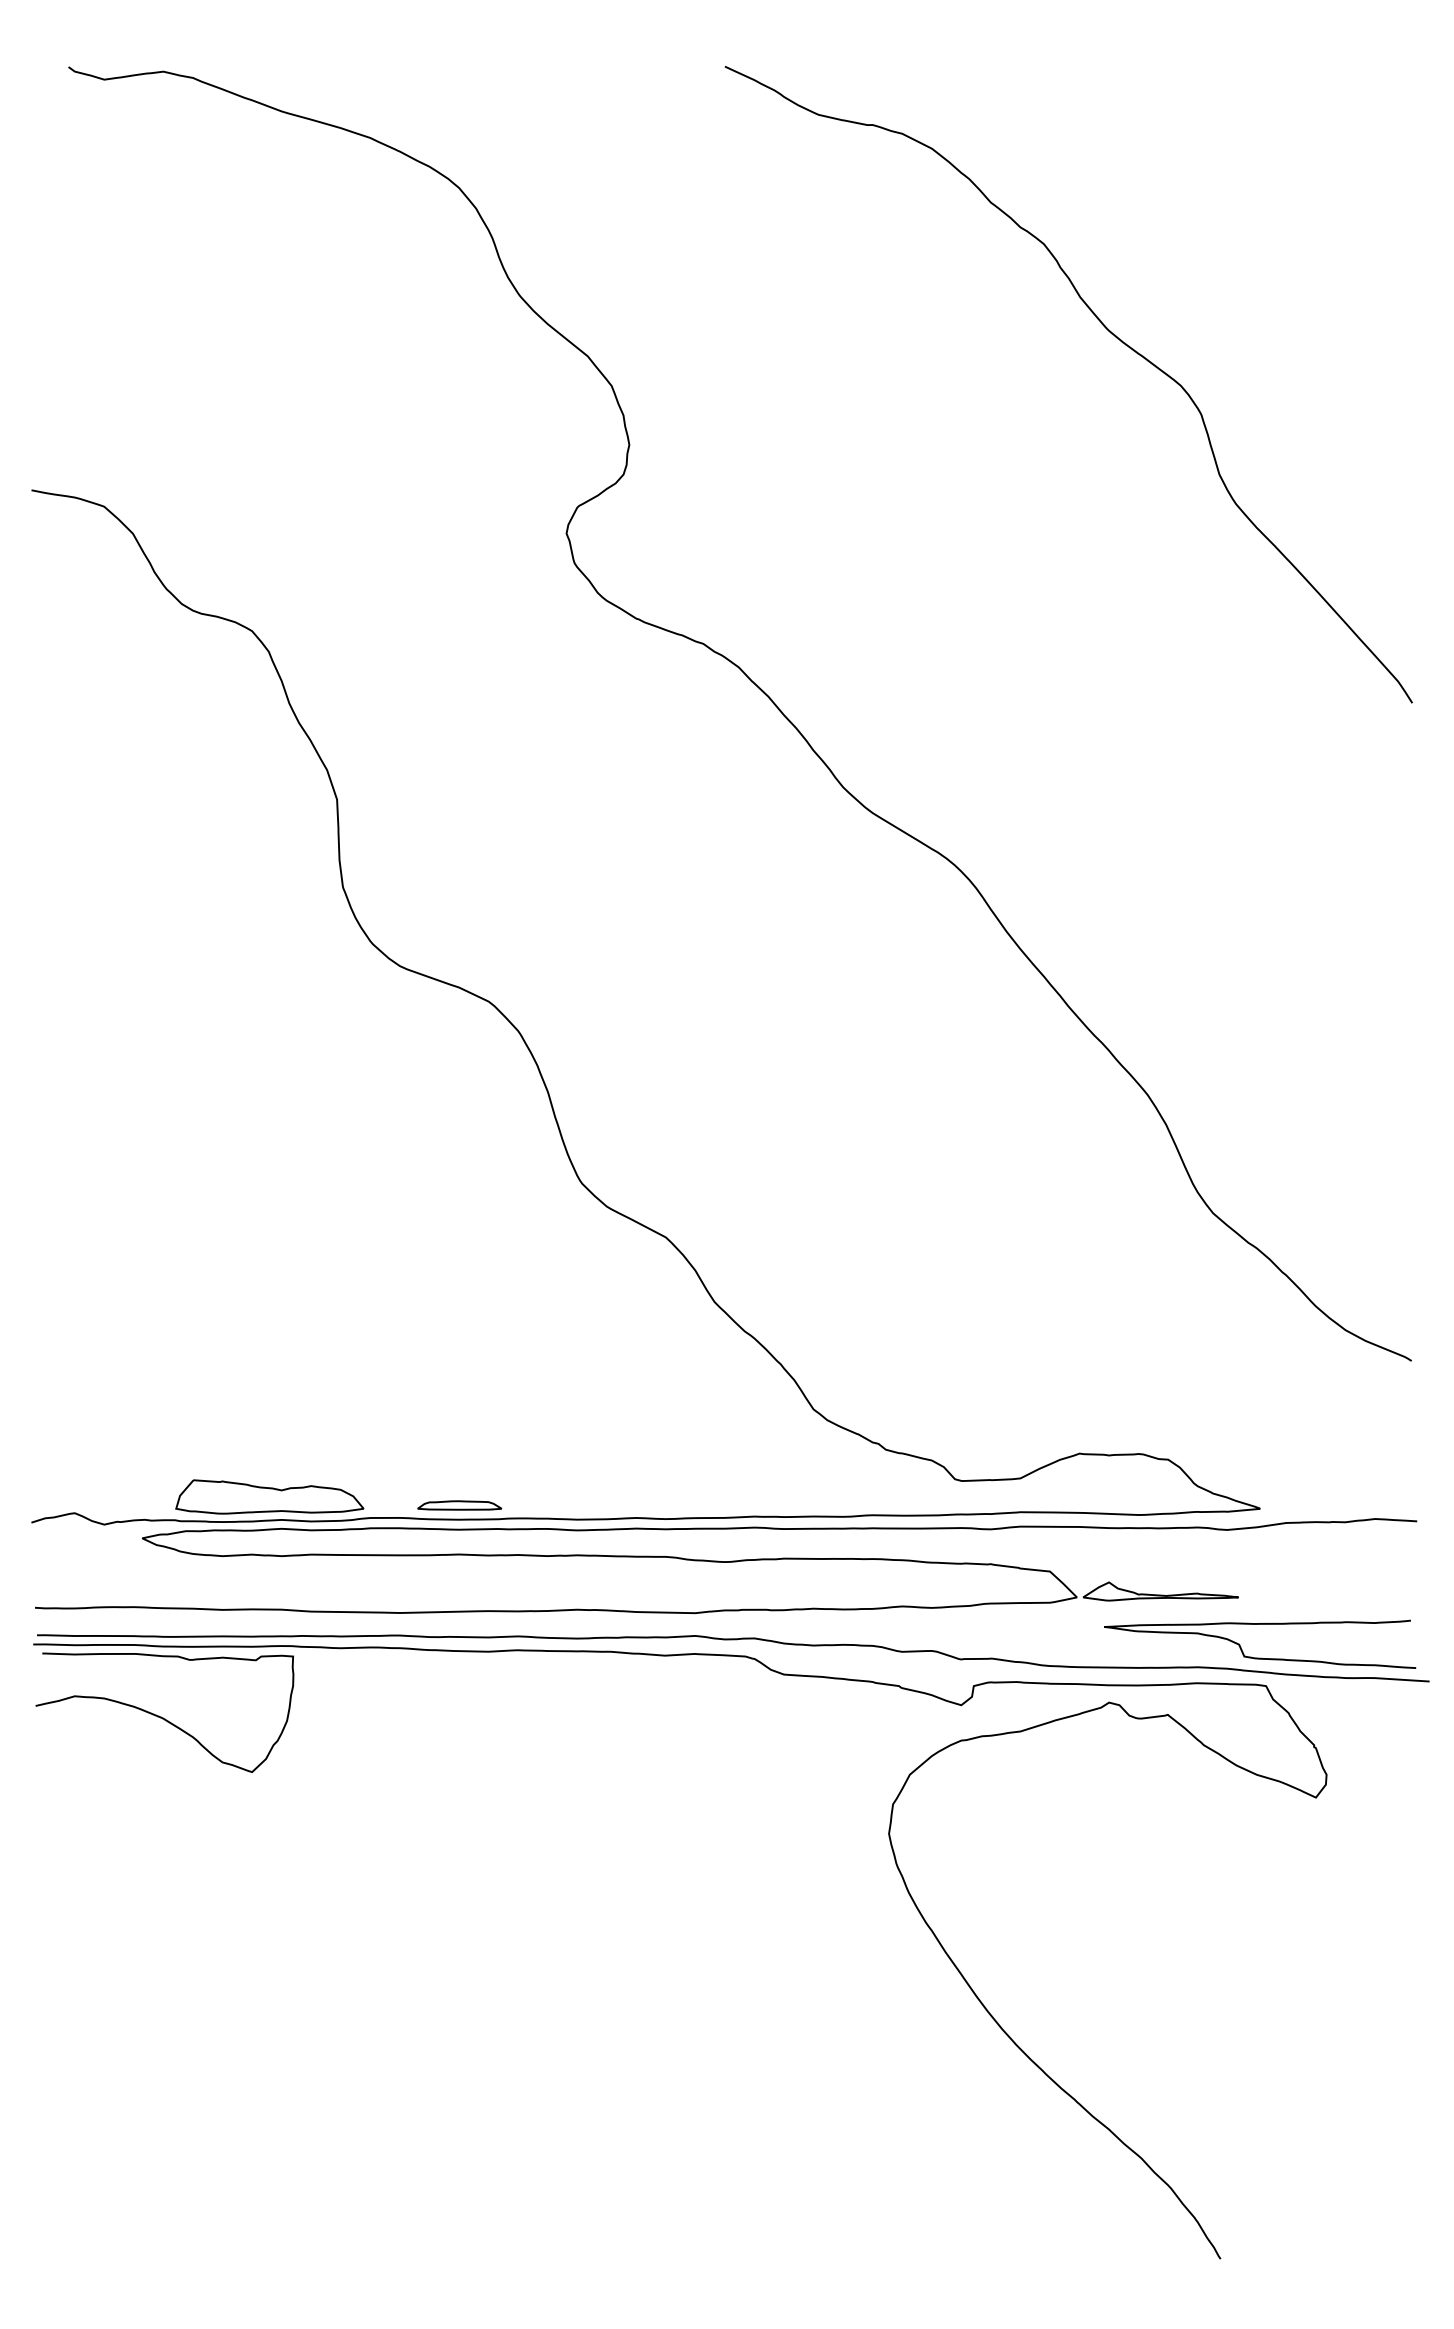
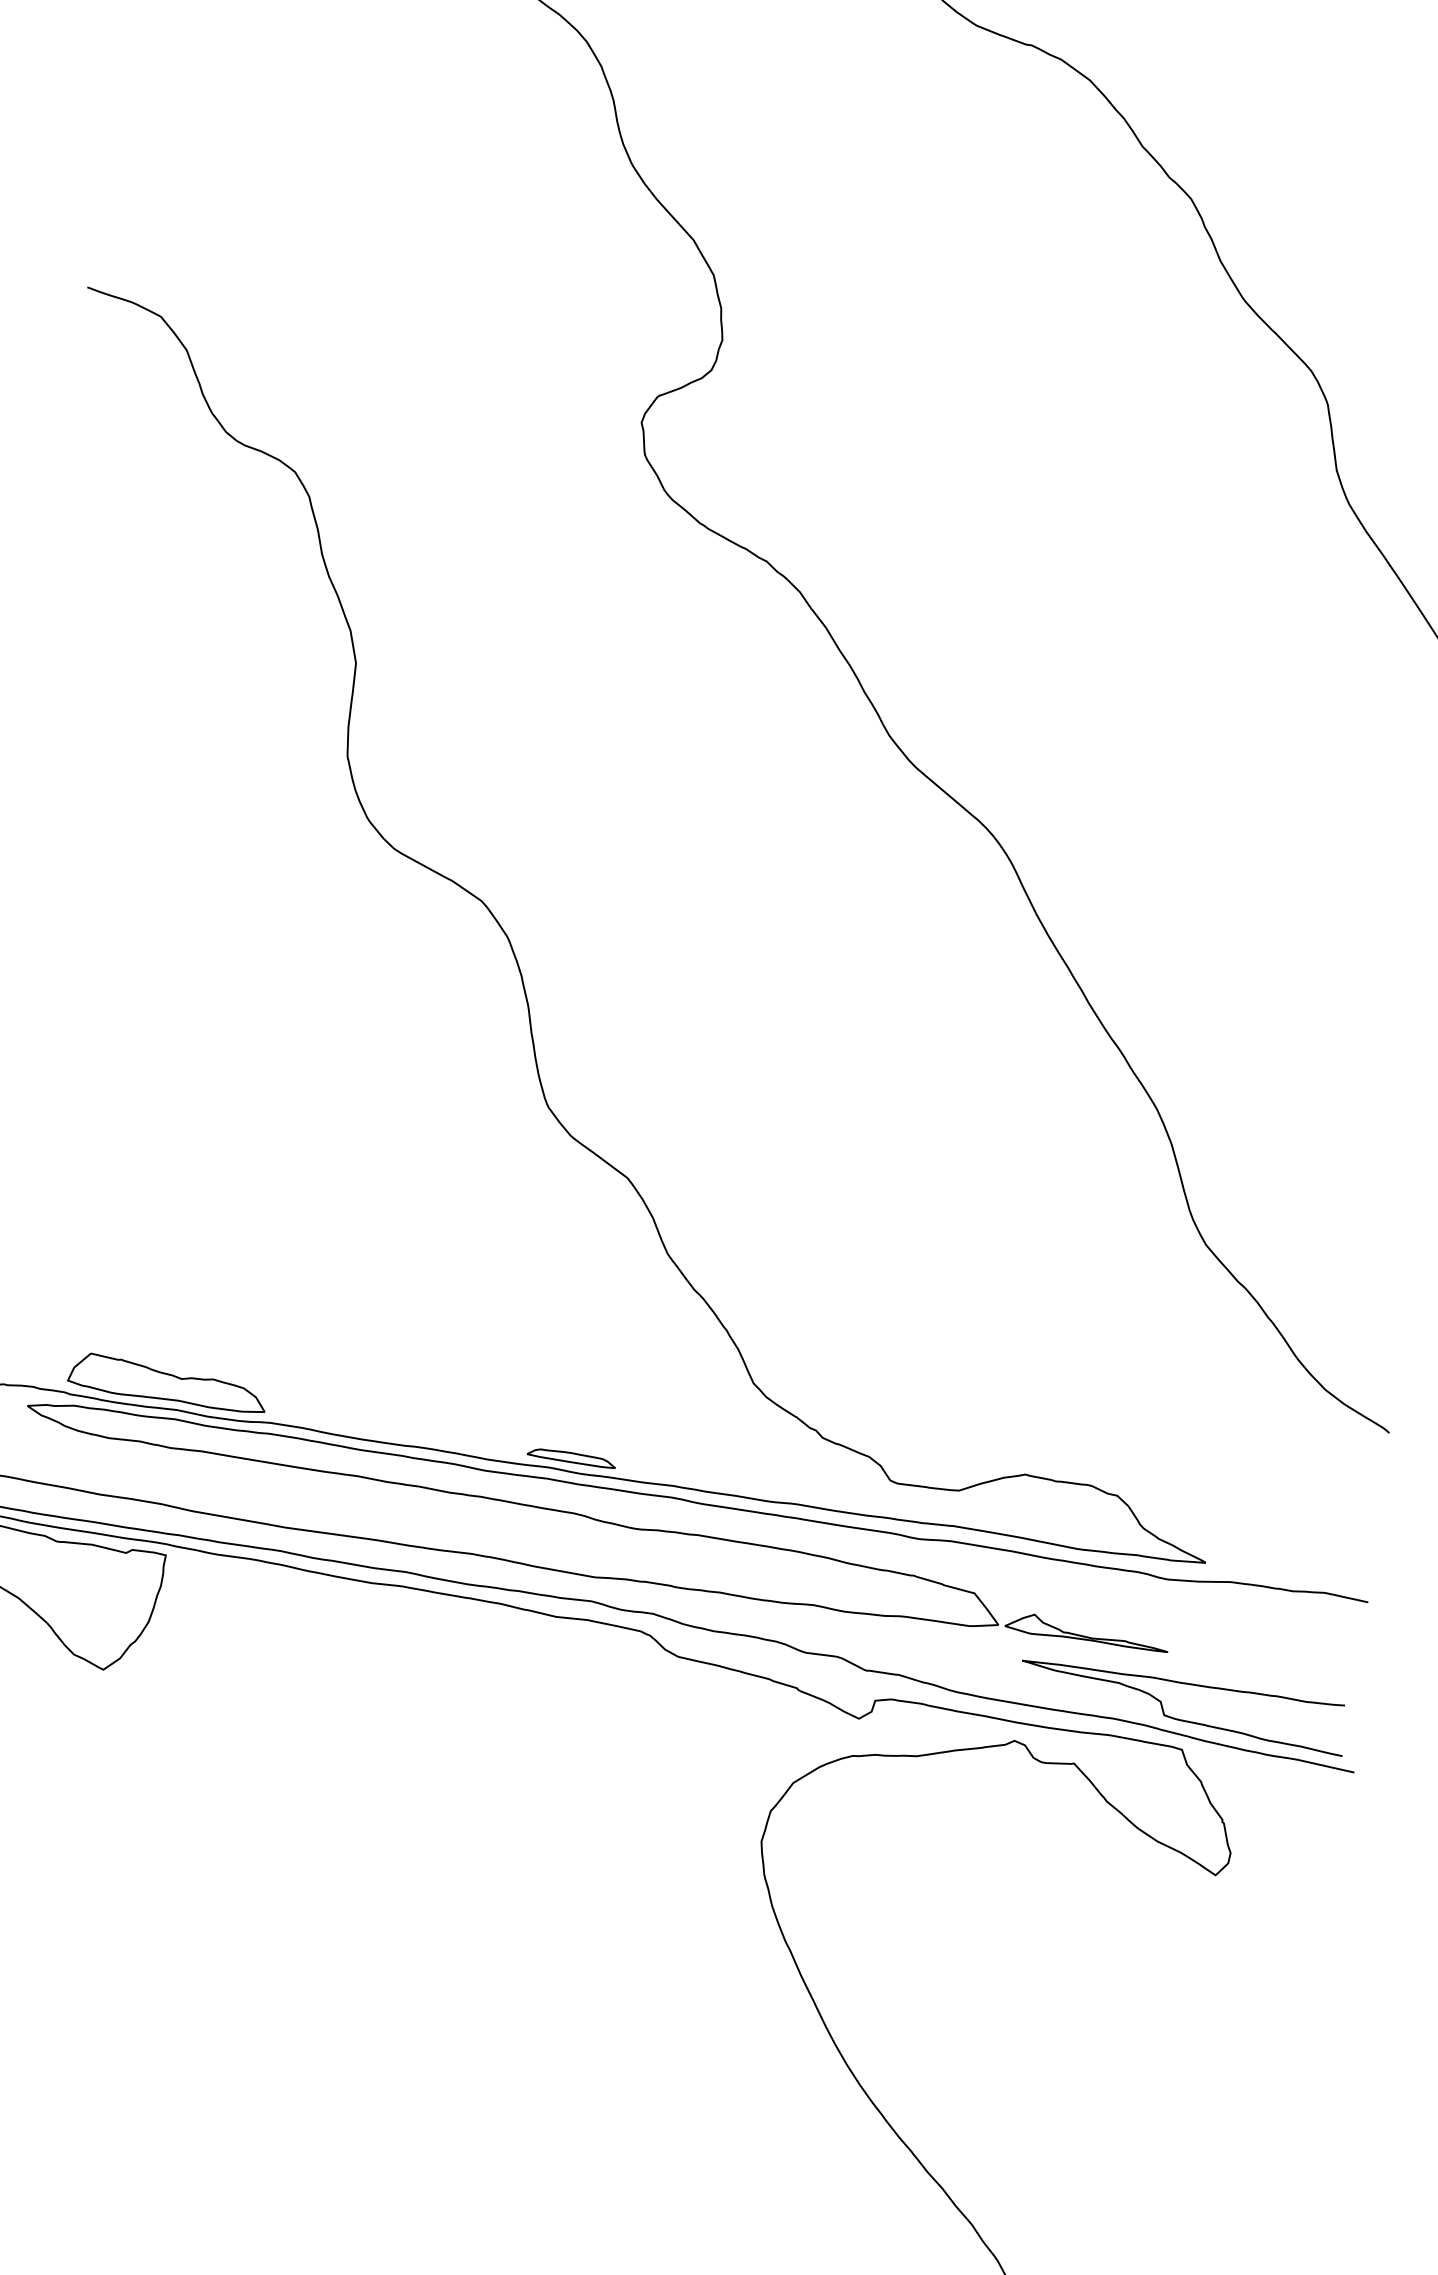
part: (459, 1505) -> (571, 1457), moved

